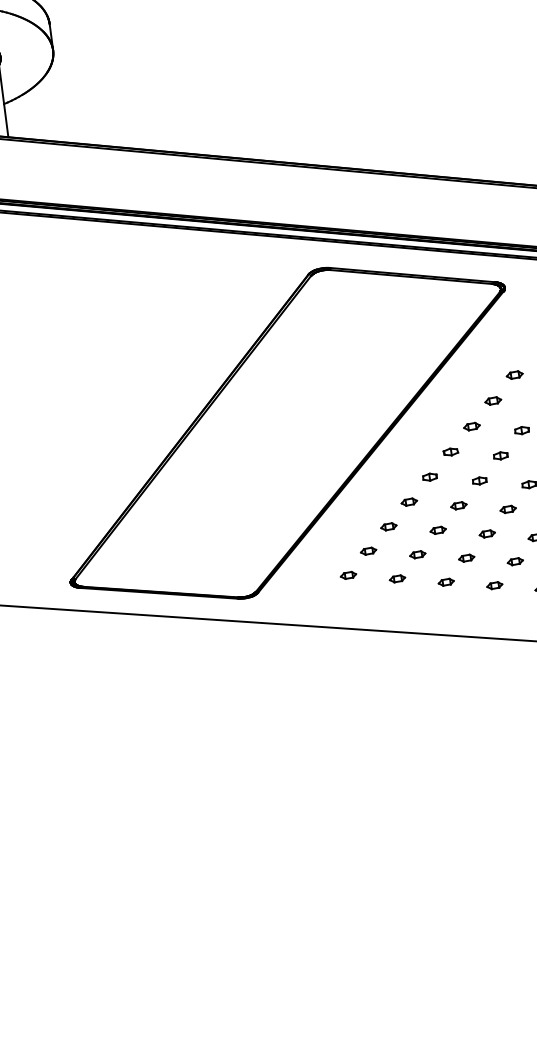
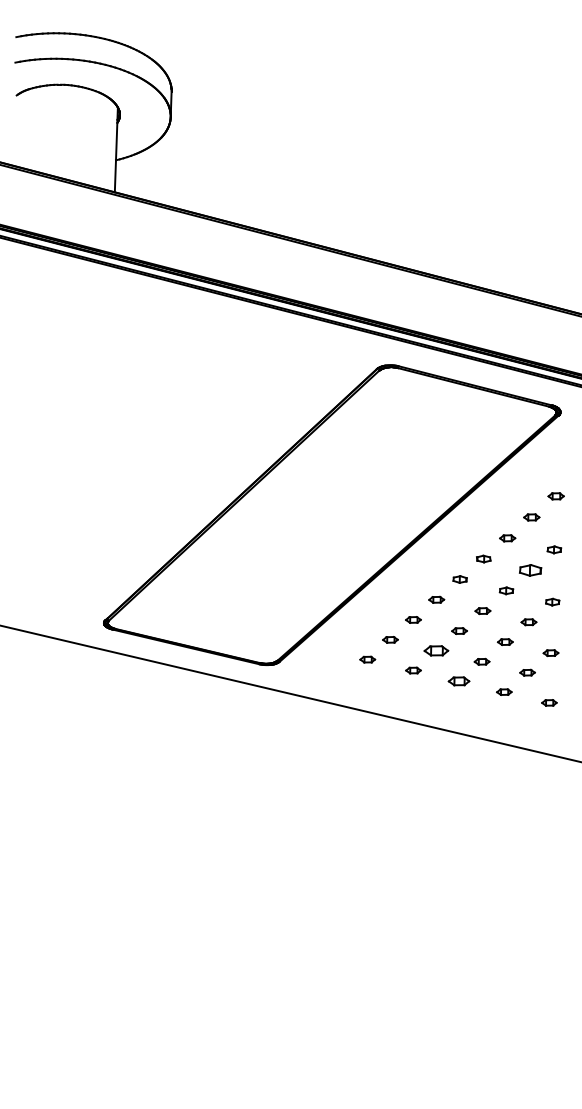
part: (499, 456) -> (529, 570), size x1.6
part: (417, 554) -> (436, 650), size x1.6
part: (445, 582) -> (458, 681), size x1.4

